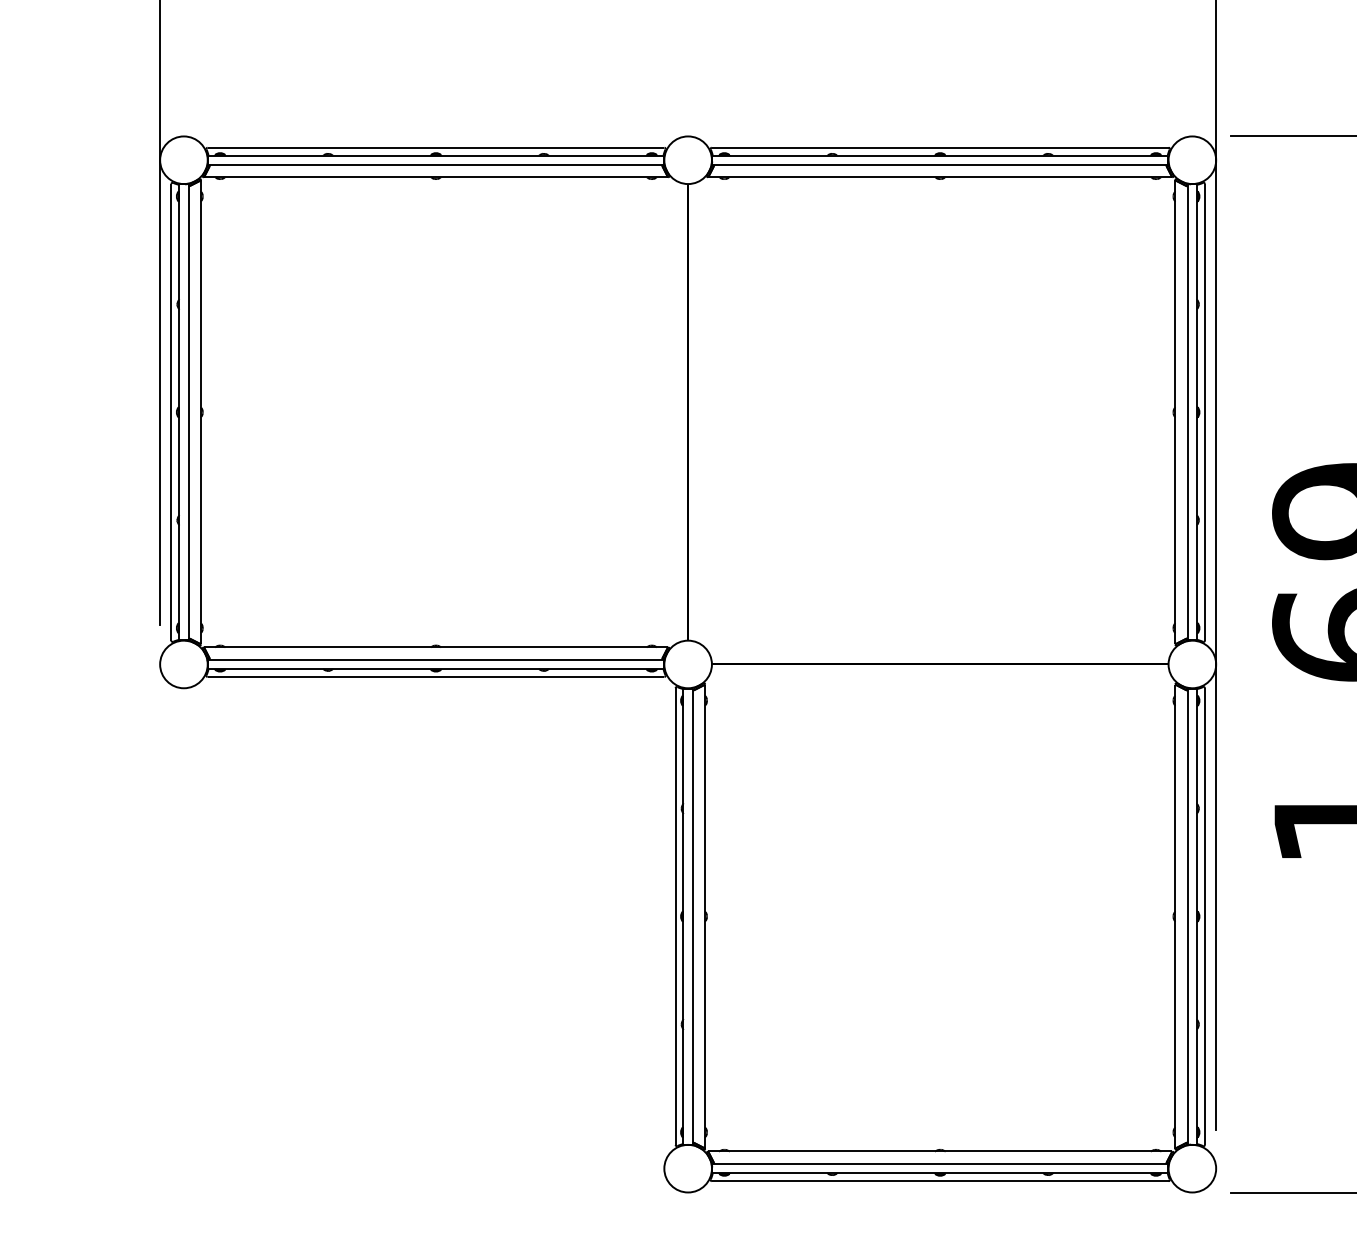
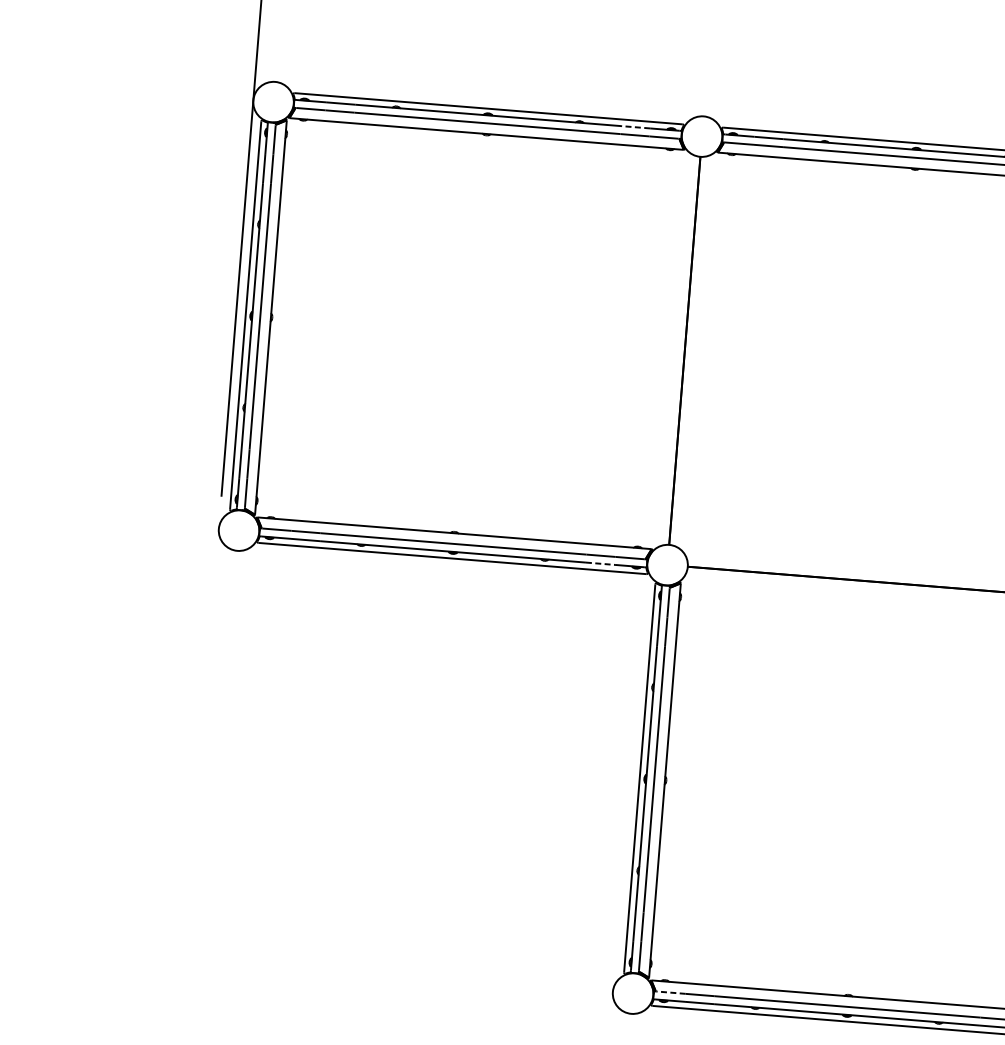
line: (609, 155) -> (635, 127), solid -> dashed
line: (610, 669) -> (601, 564), solid -> dashed
line: (731, 1163) -> (670, 992), solid -> dashed

